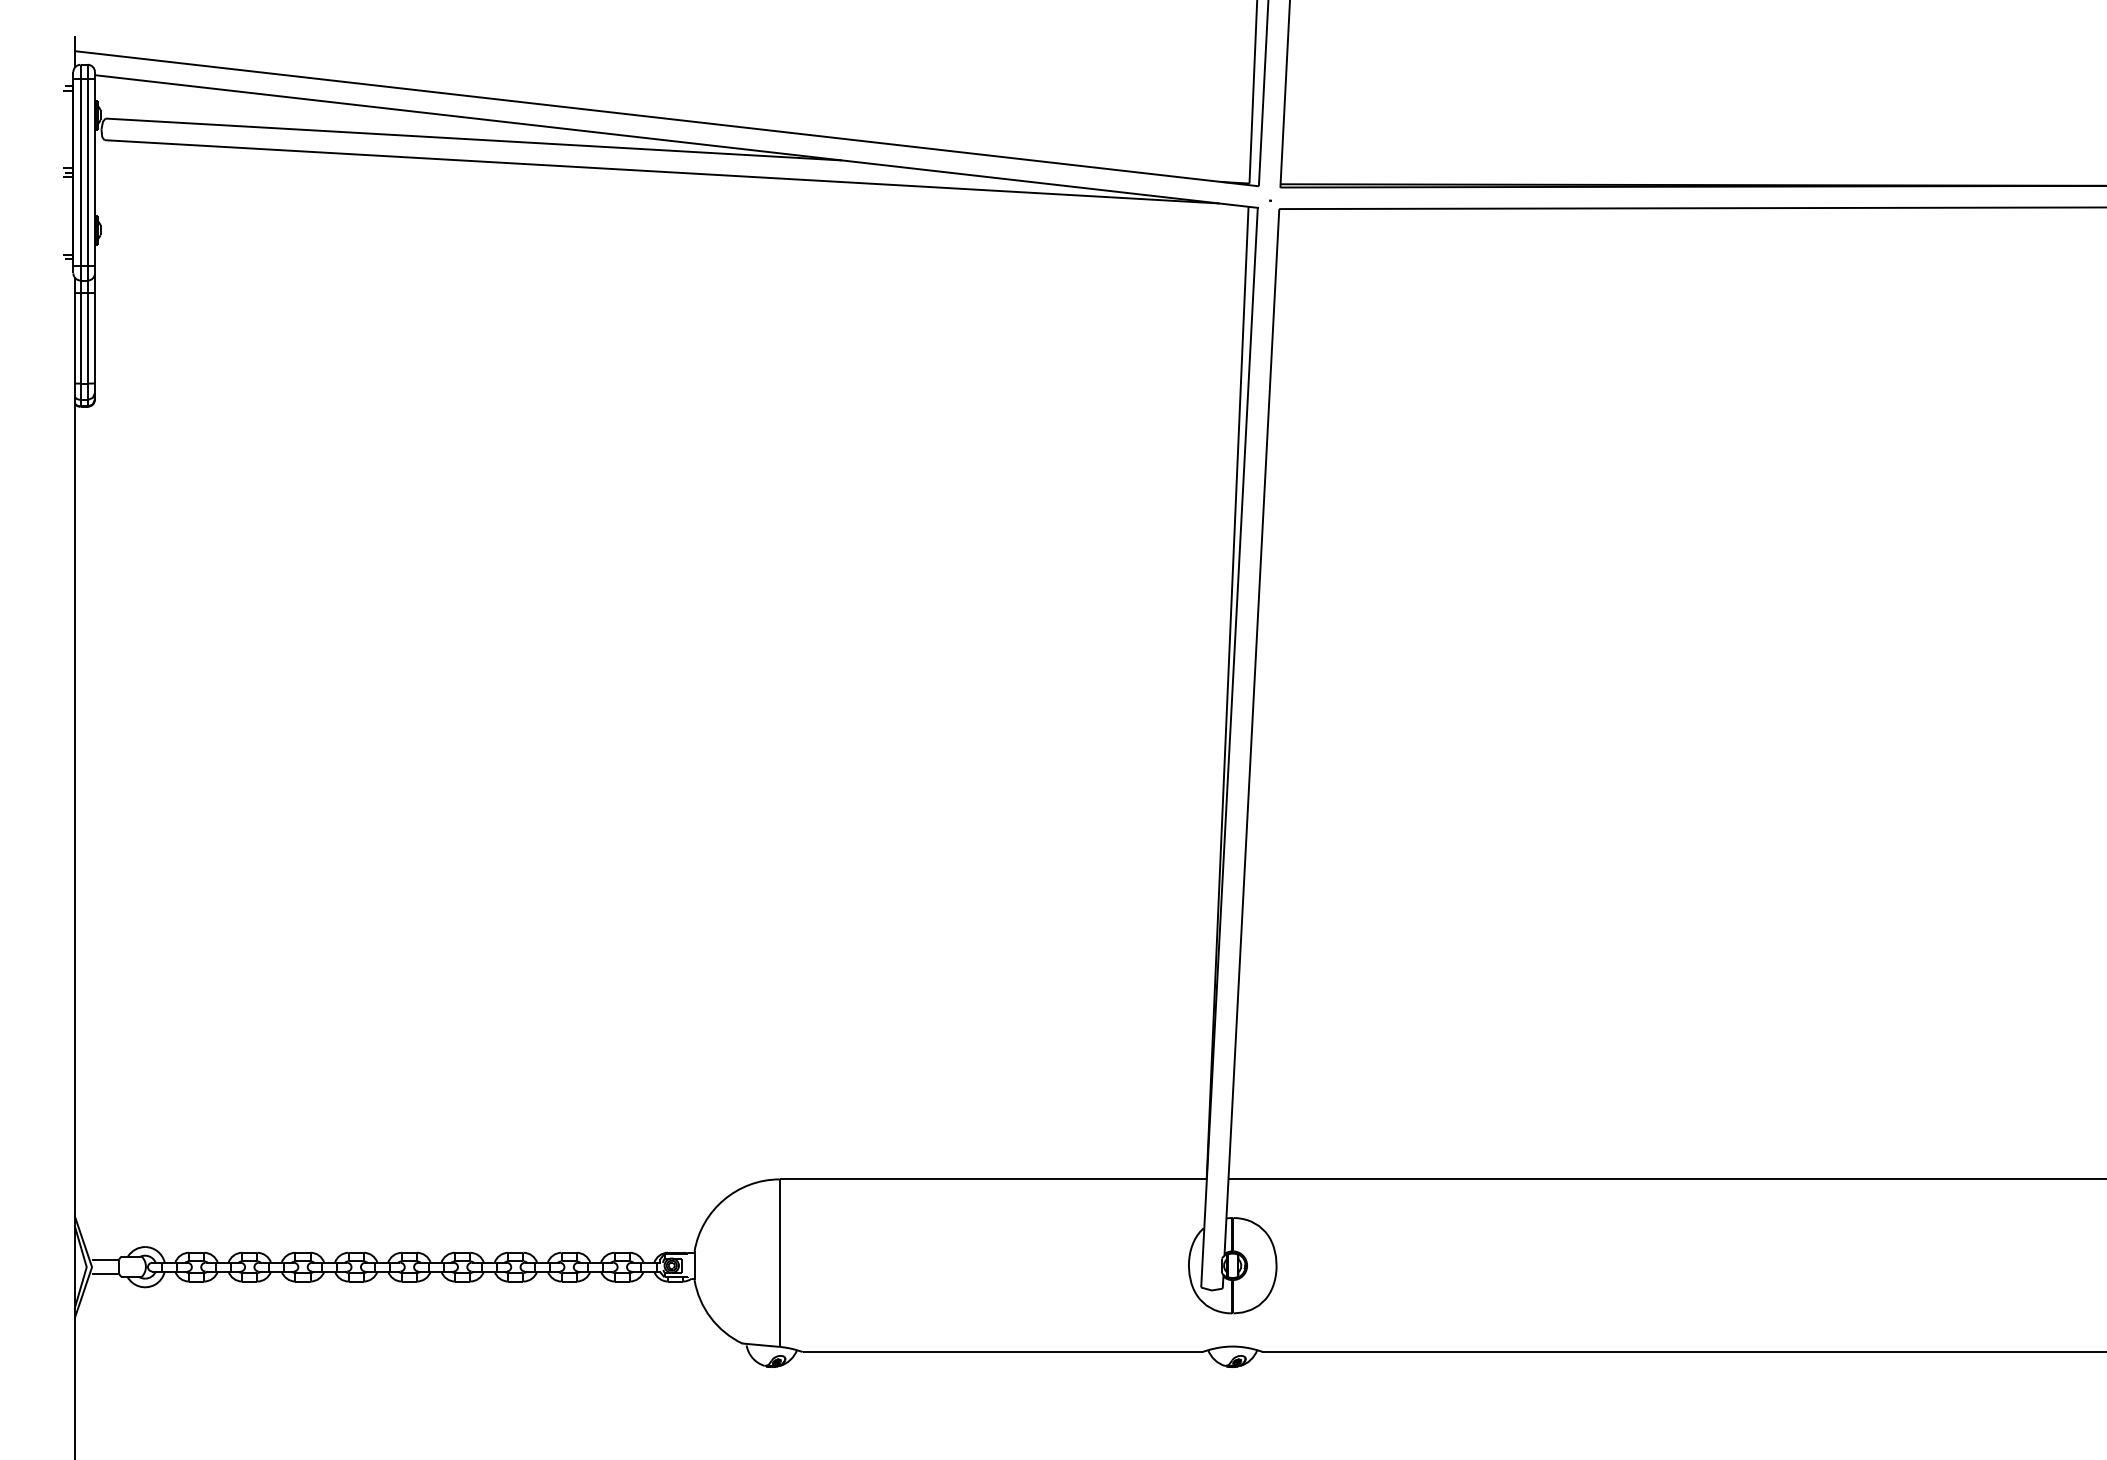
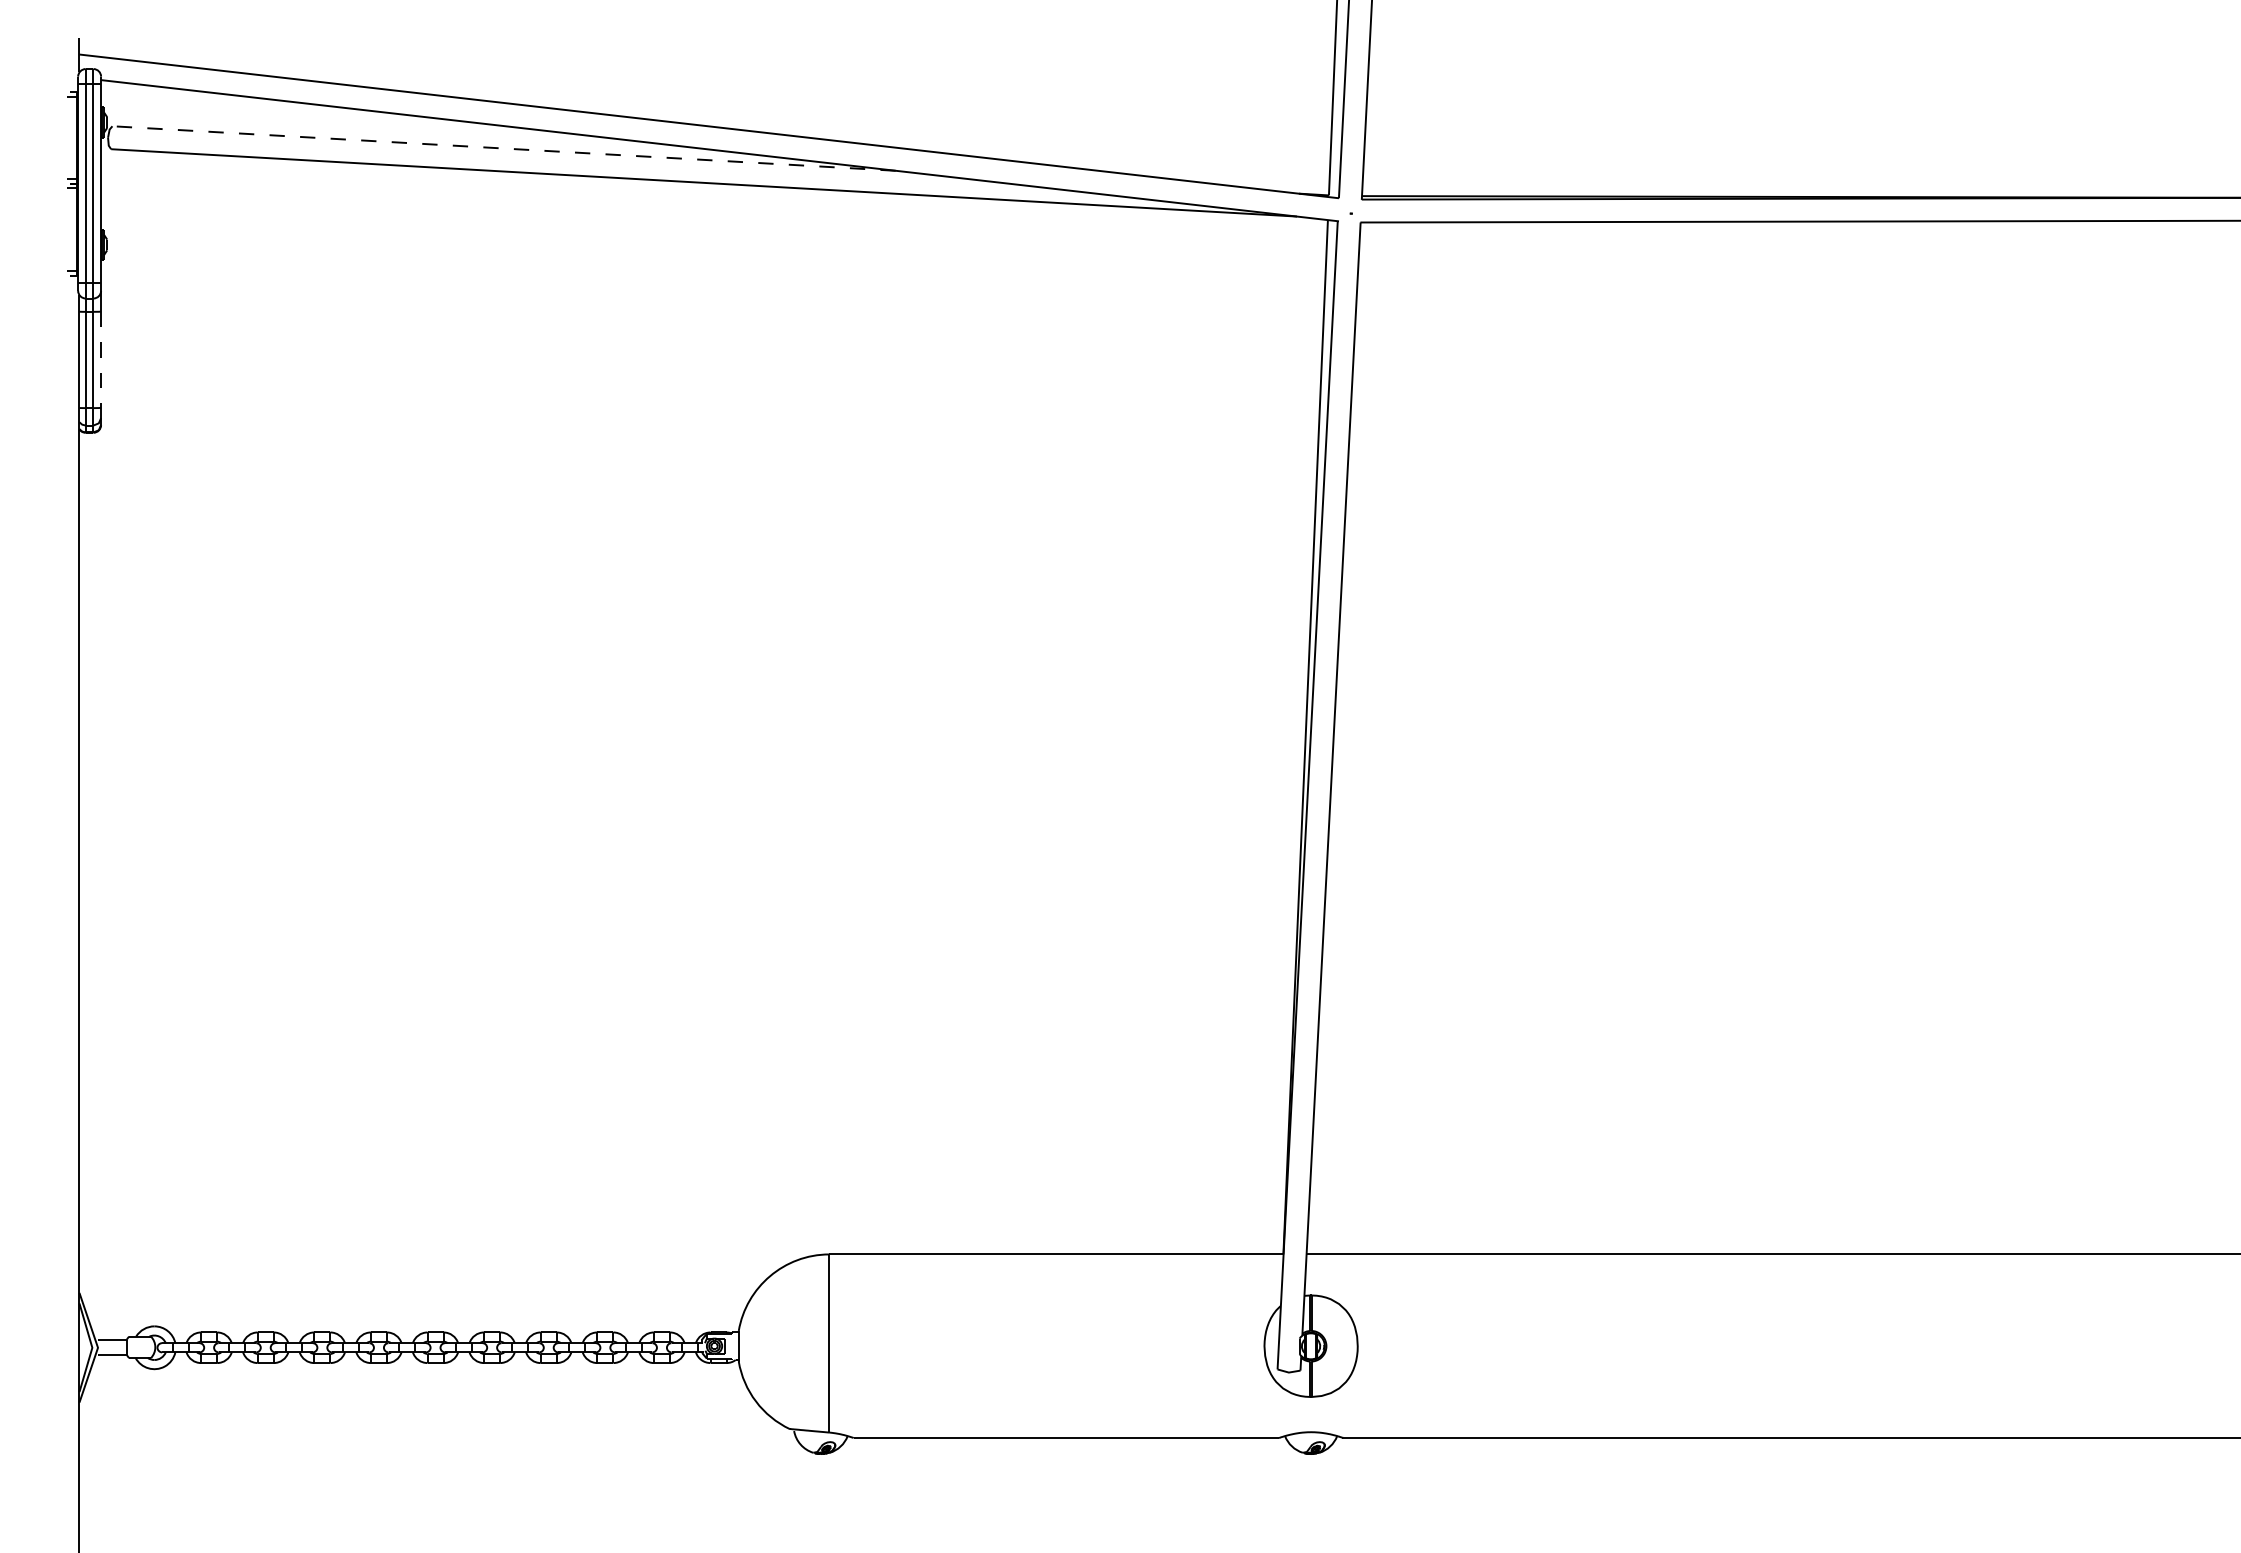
line: (473, 139) -> (503, 148), solid -> dashed
line: (95, 338) -> (101, 360), solid -> dashed

